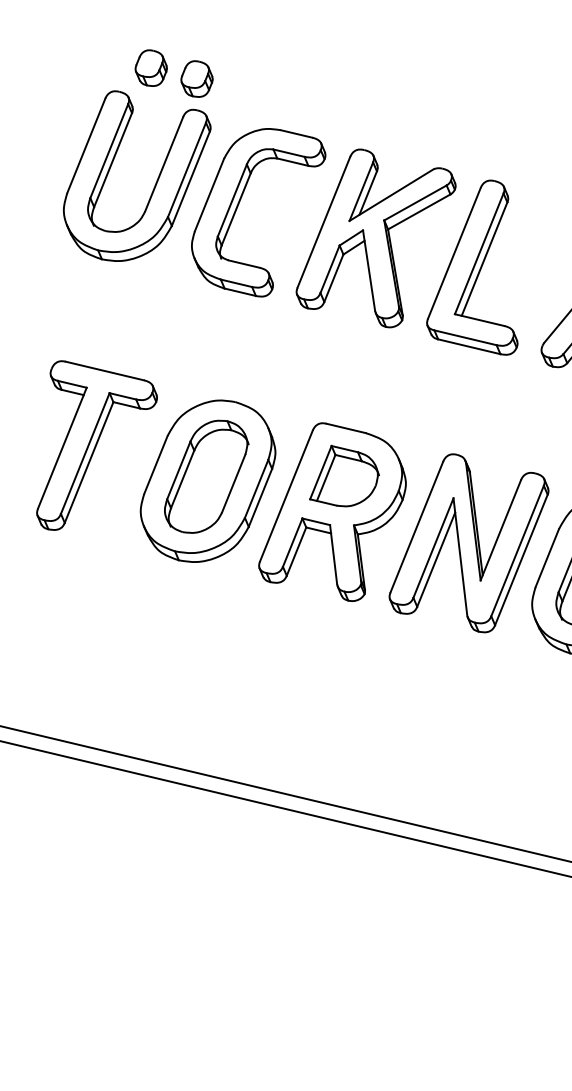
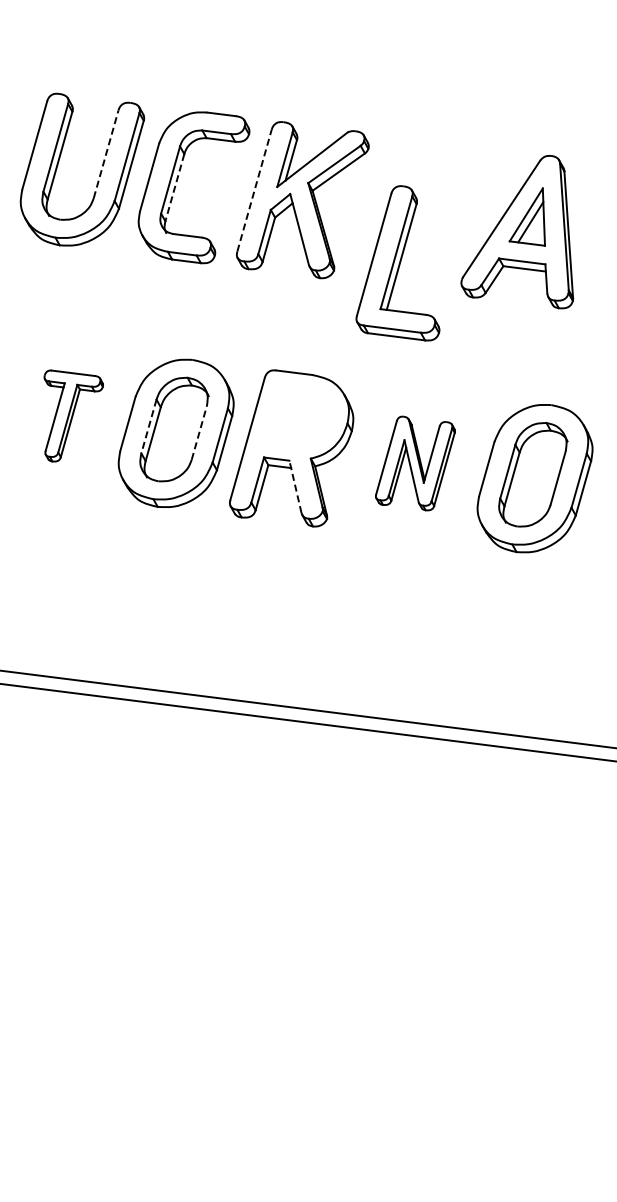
part: (151, 67) -> (85, 69), removed
part: (197, 78) -> (127, 74), removed
line: (164, 164) -> (106, 154), solid -> dashed
line: (235, 209) -> (174, 187), solid -> dashed
line: (323, 222) -> (254, 190), solid -> dashed
part: (479, 265) -> (397, 263), moved
part: (96, 449) -> (73, 415), size x0.6
line: (178, 470) -> (148, 426), solid -> dashed
part: (345, 476) -> (298, 415), removed
line: (234, 483) -> (199, 432), solid -> dashed
part: (469, 543) -> (415, 463), size x0.6
line: (333, 554) -> (295, 486), solid -> dashed

